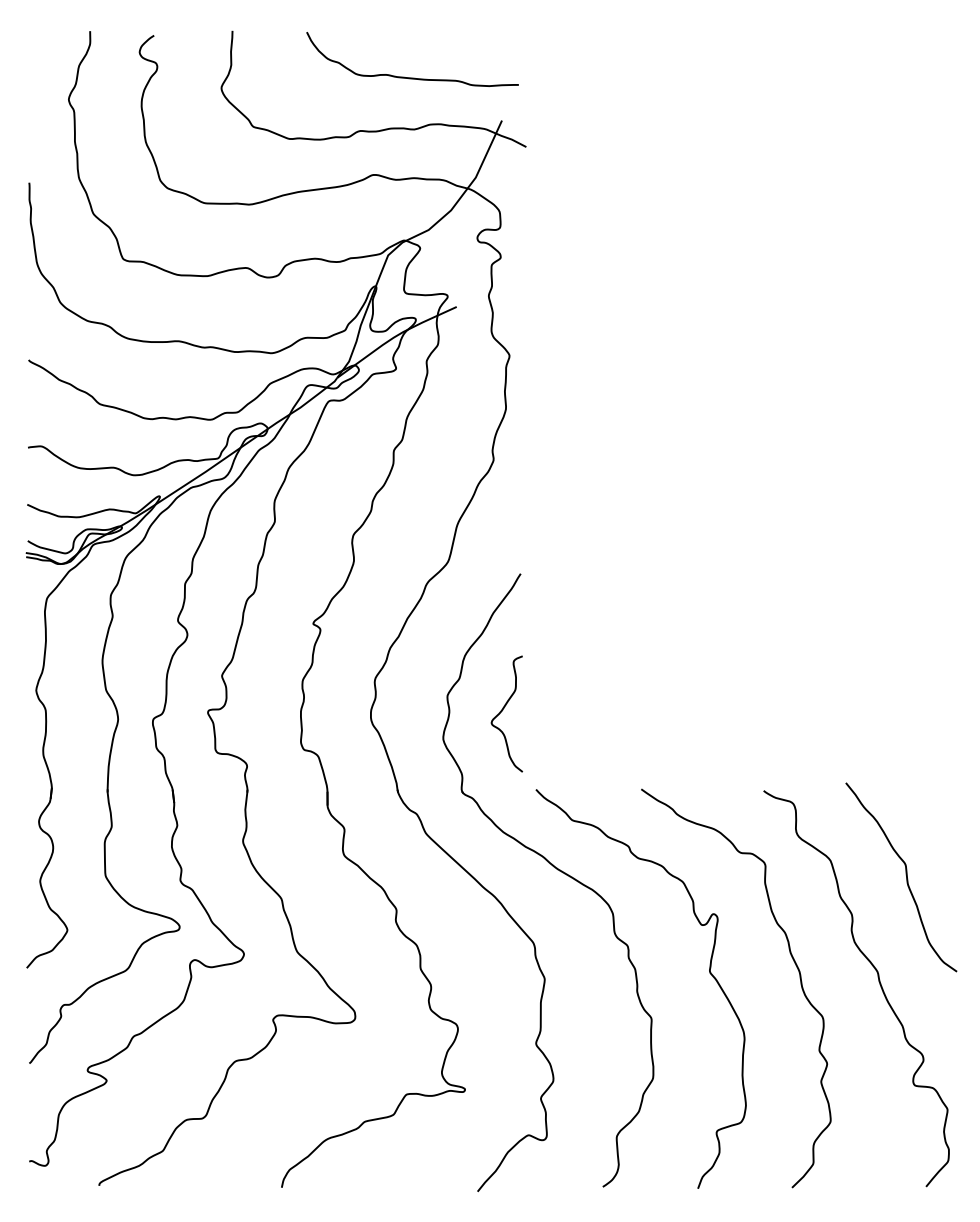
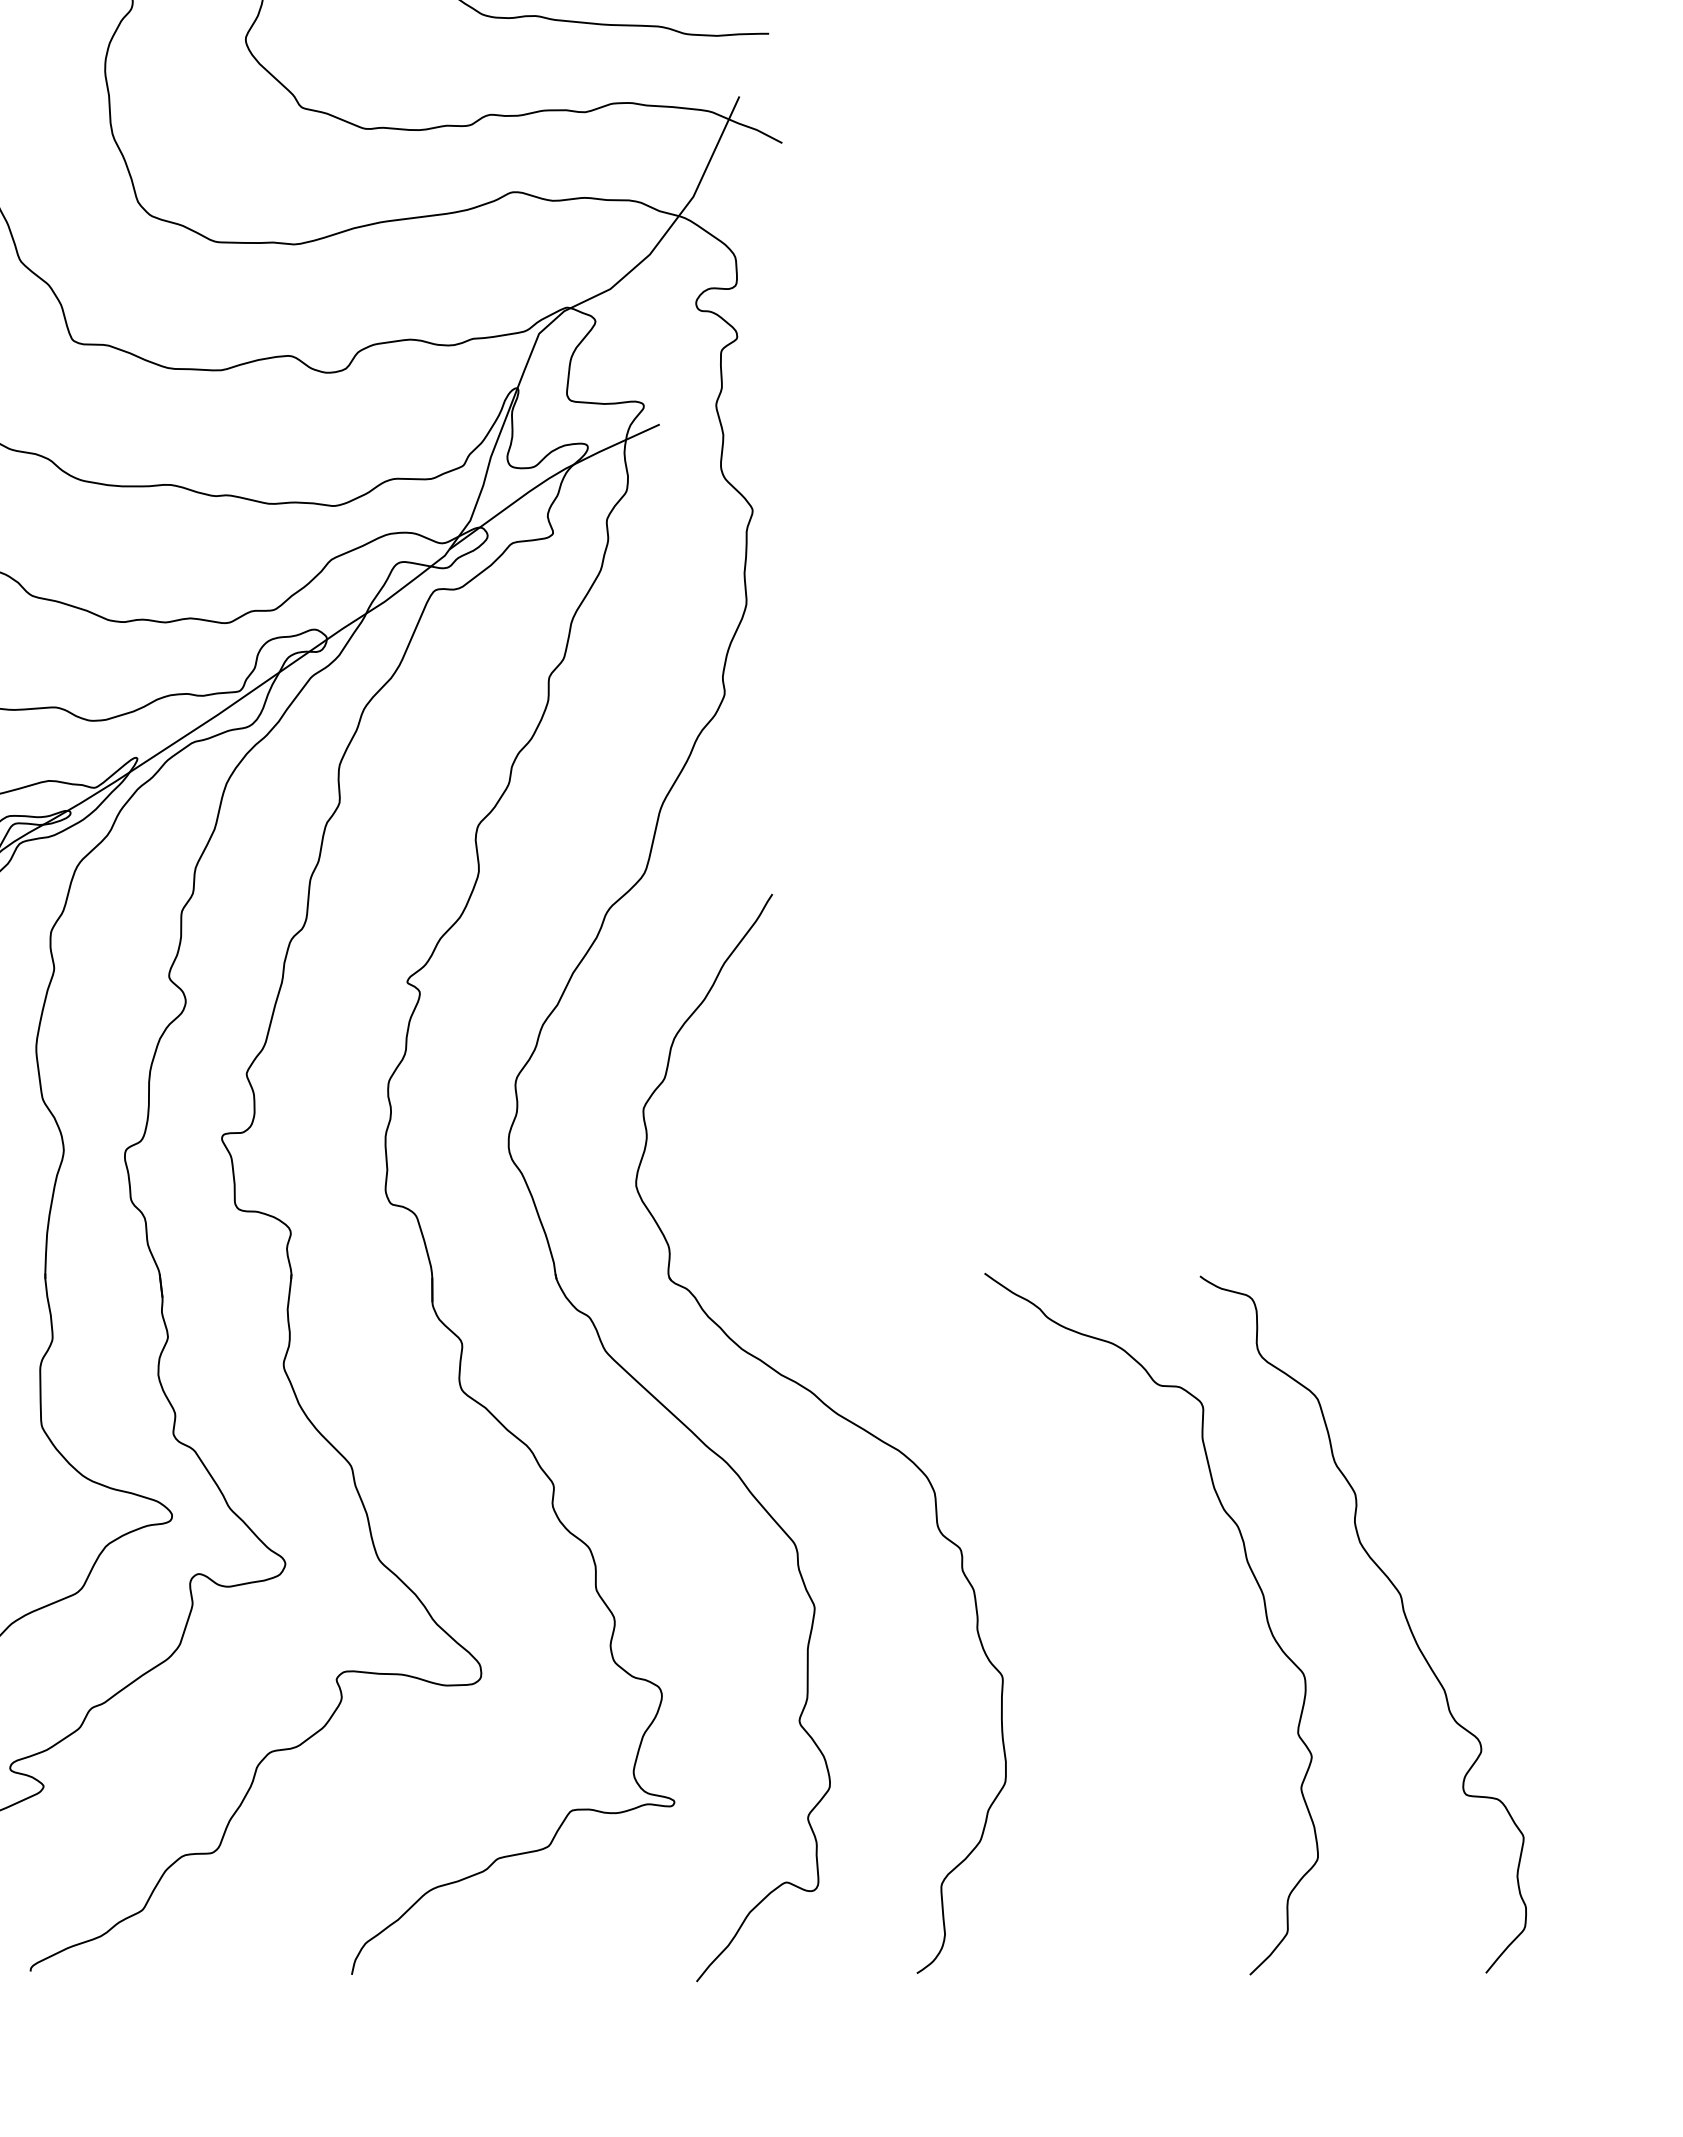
curve: (503, 710) -> (742, 1134), removed
curve: (905, 874) -> (1449, 1423), removed
curve: (709, 973) -> (1104, 1597), removed

